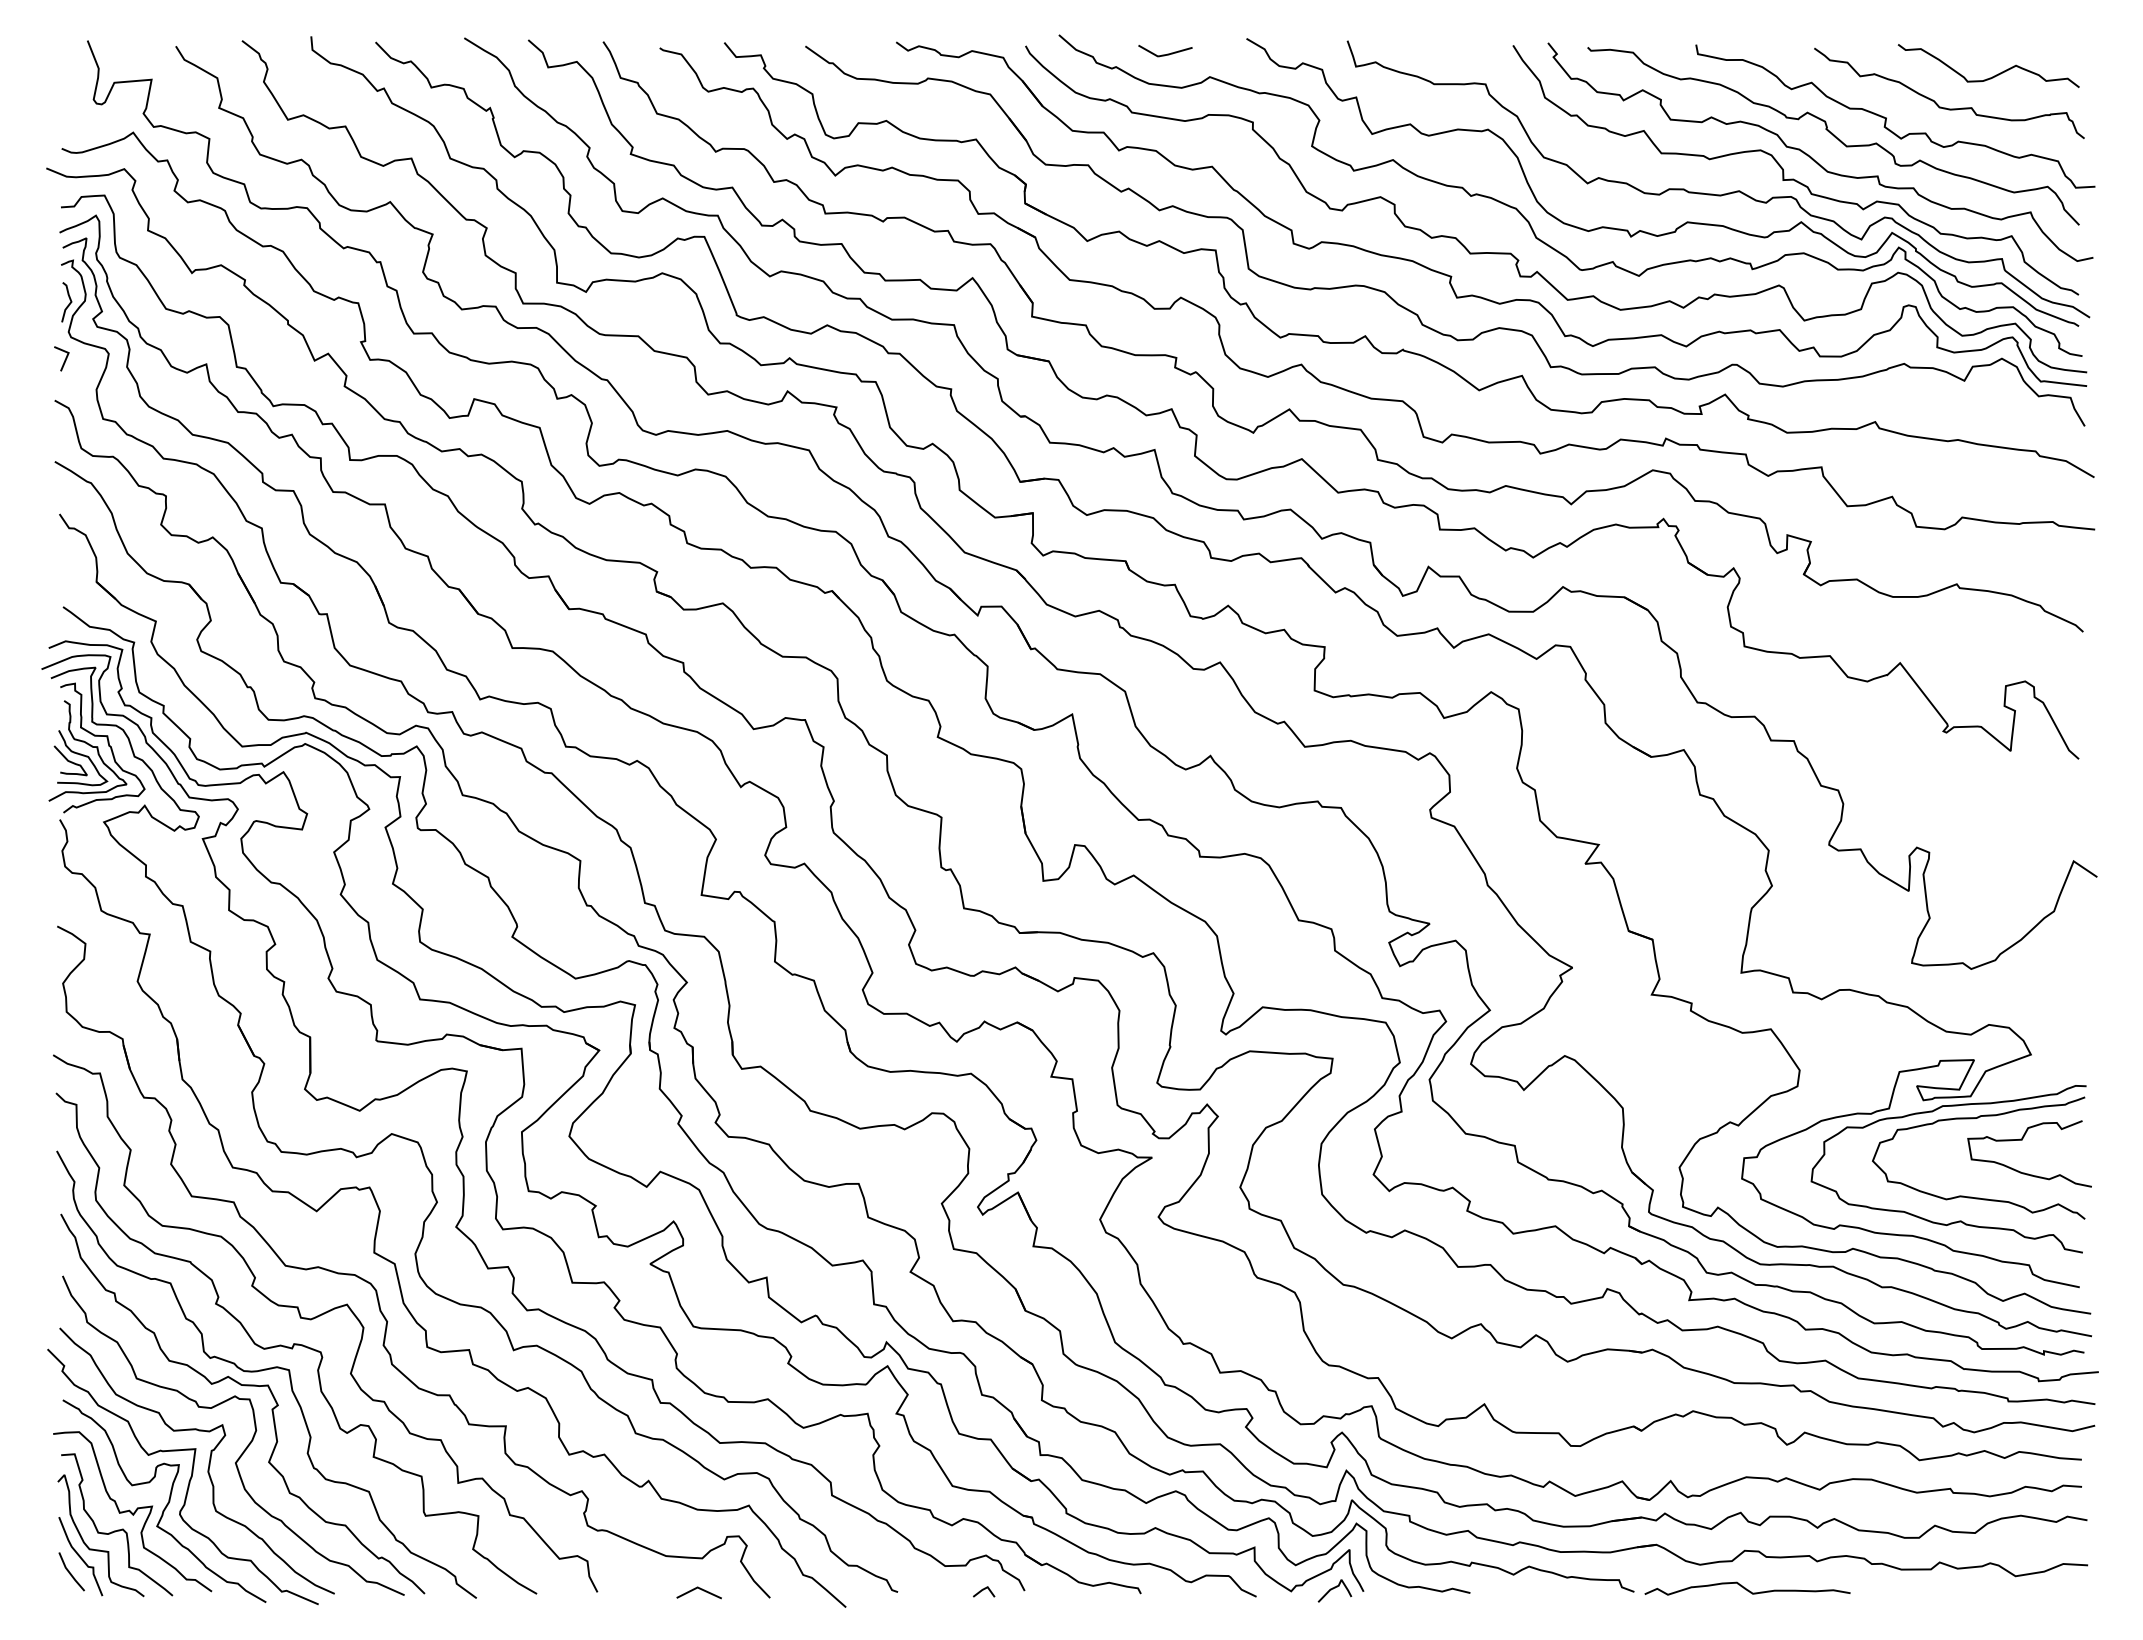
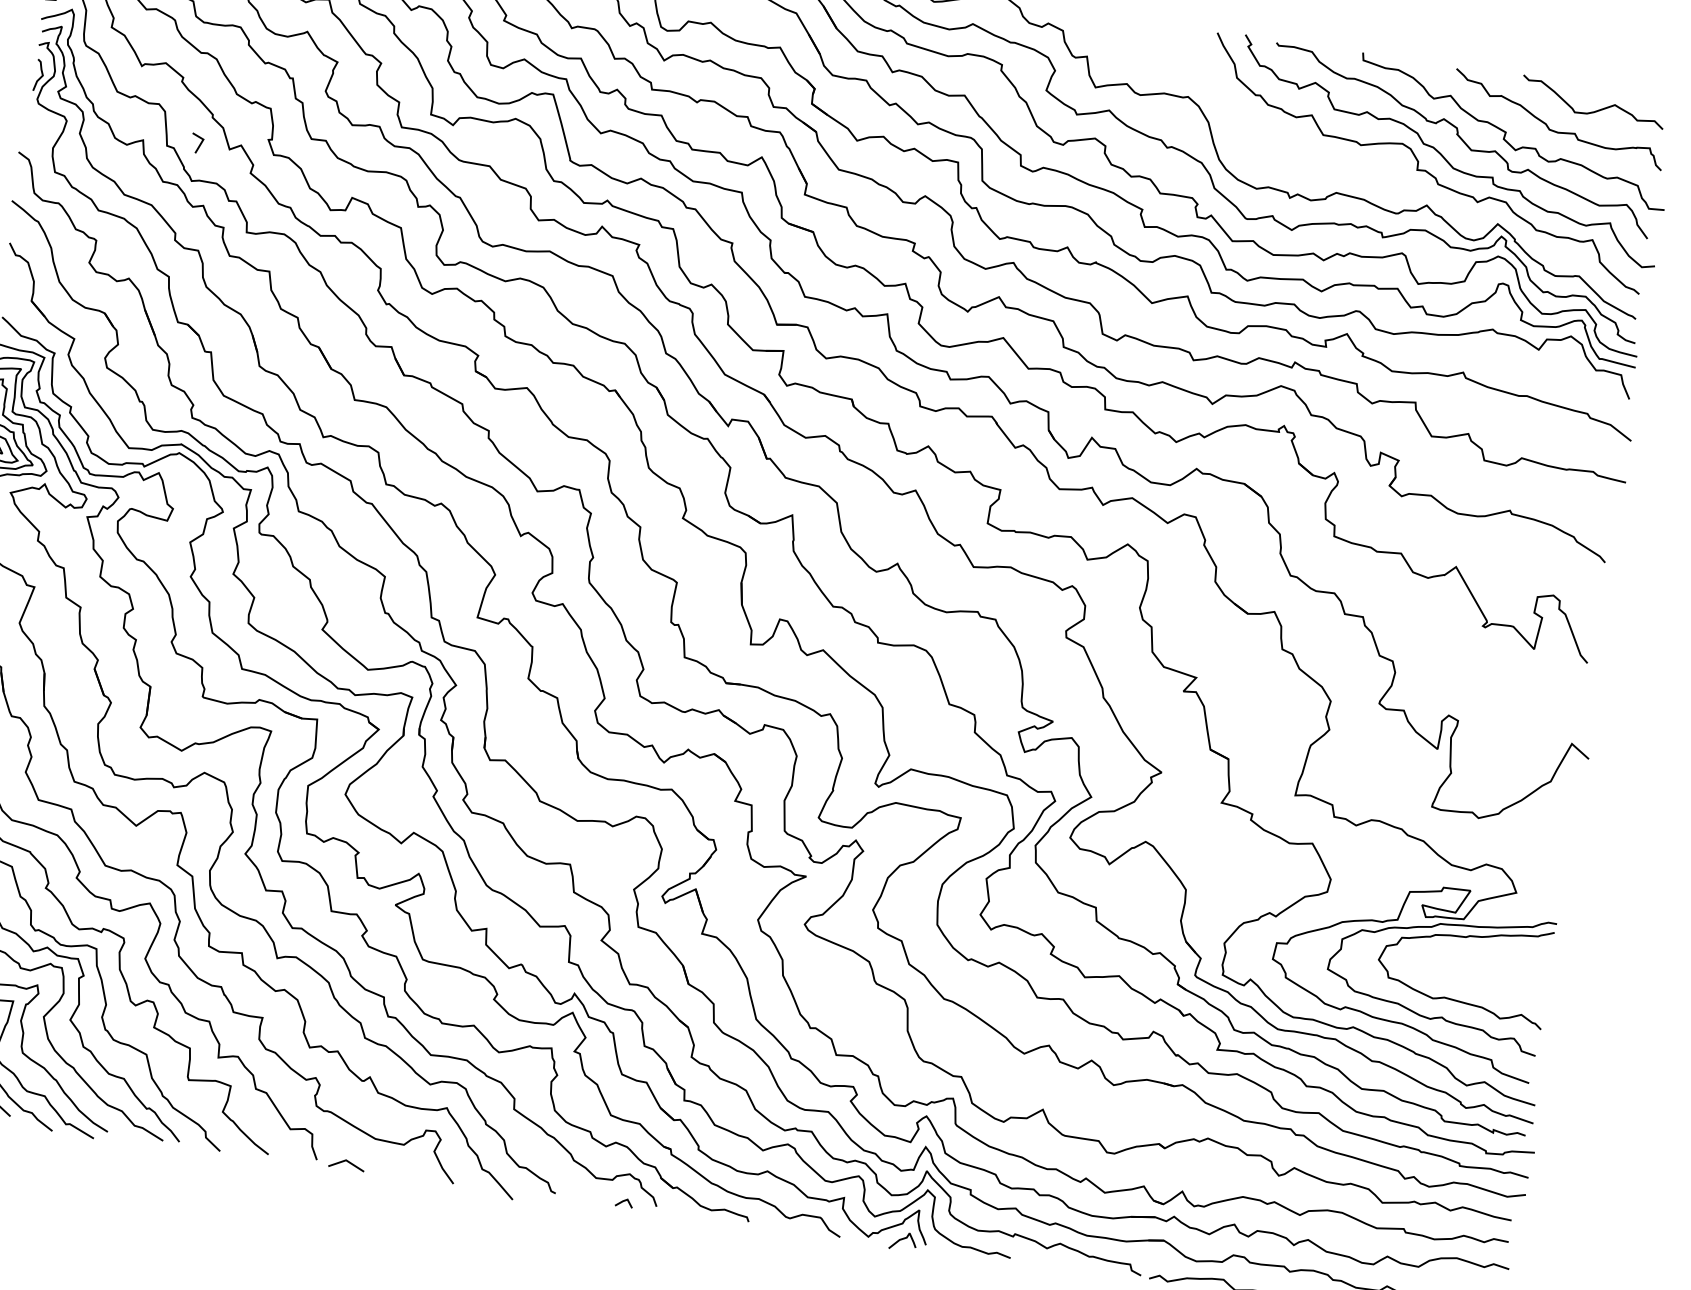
curve: (1713, 193) -> (1360, 172), removed
line: (64, 359) -> (199, 144), moved
curve: (2022, 1140) -> (1500, 960), removed
line: (699, 1589) -> (347, 1162), moved

